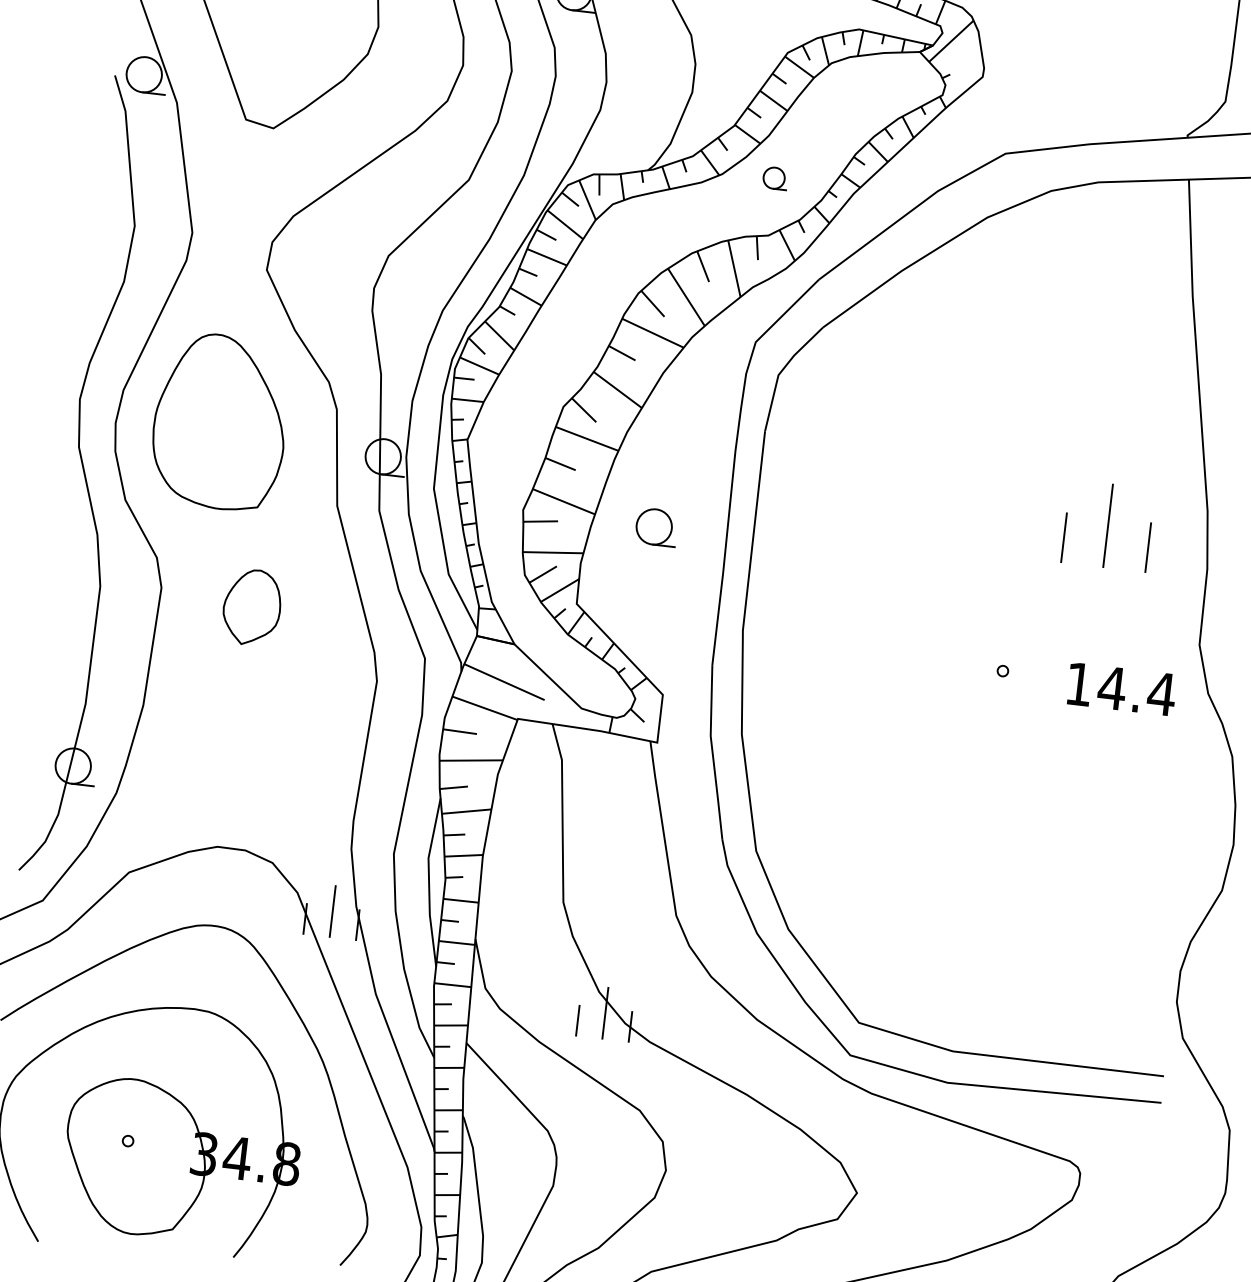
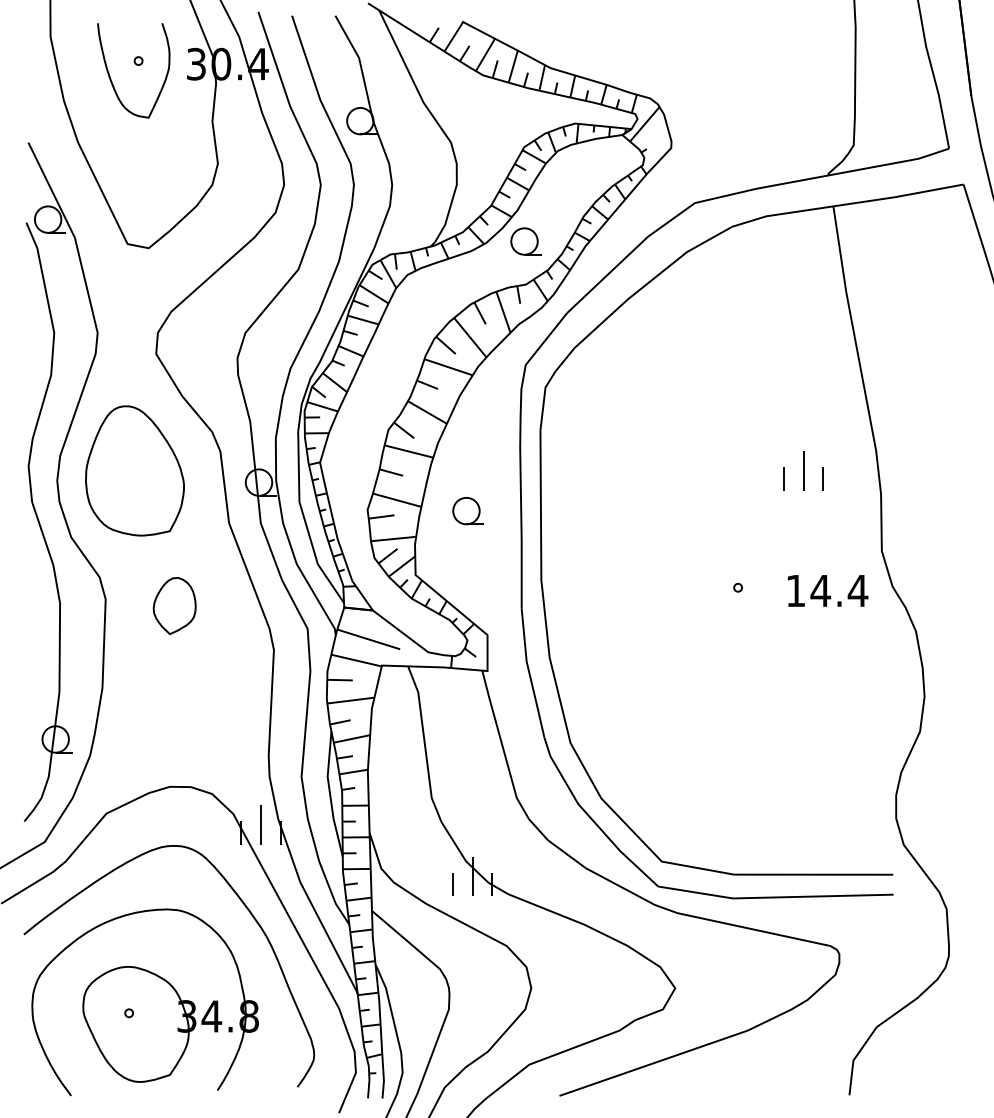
part: (774, 178) -> (525, 241), size x1.67
part: (1108, 525) -> (803, 470), size x0.62

